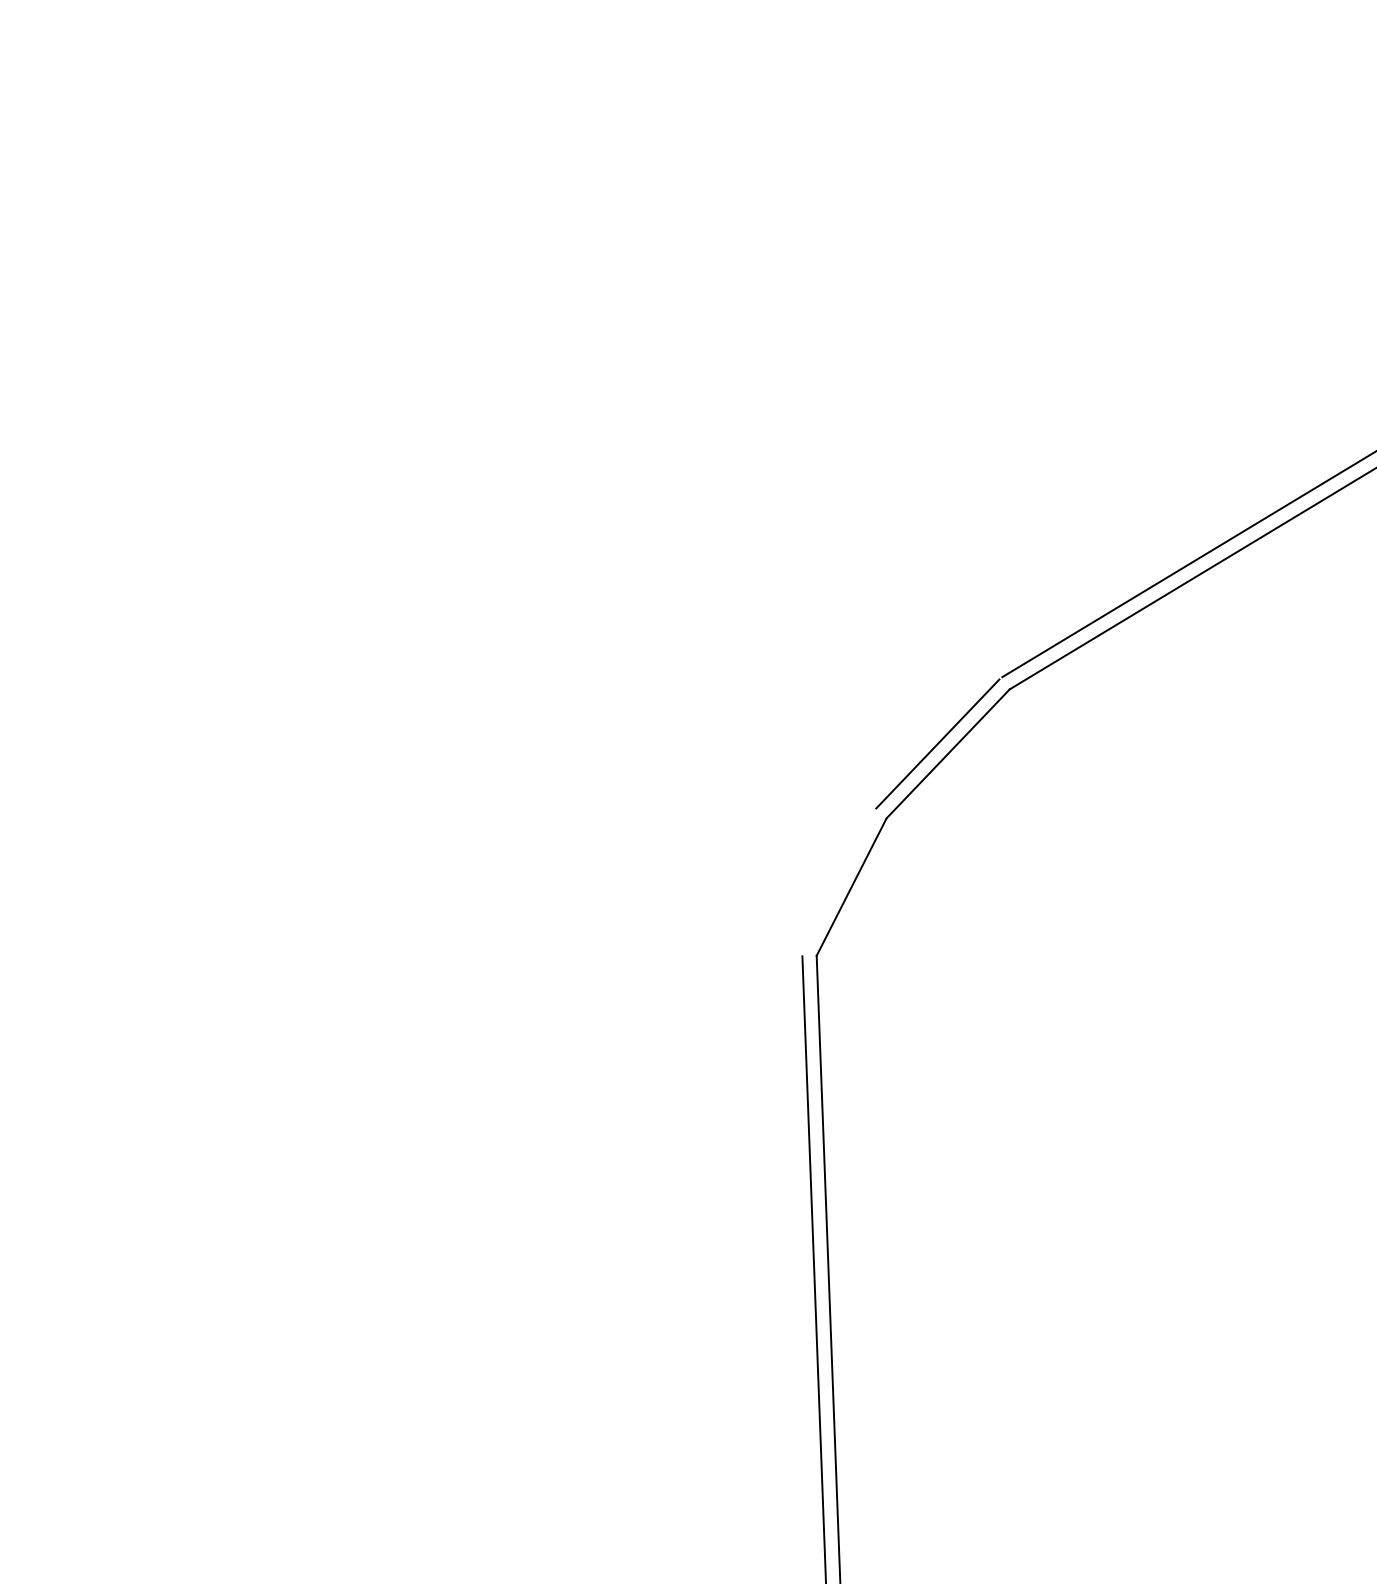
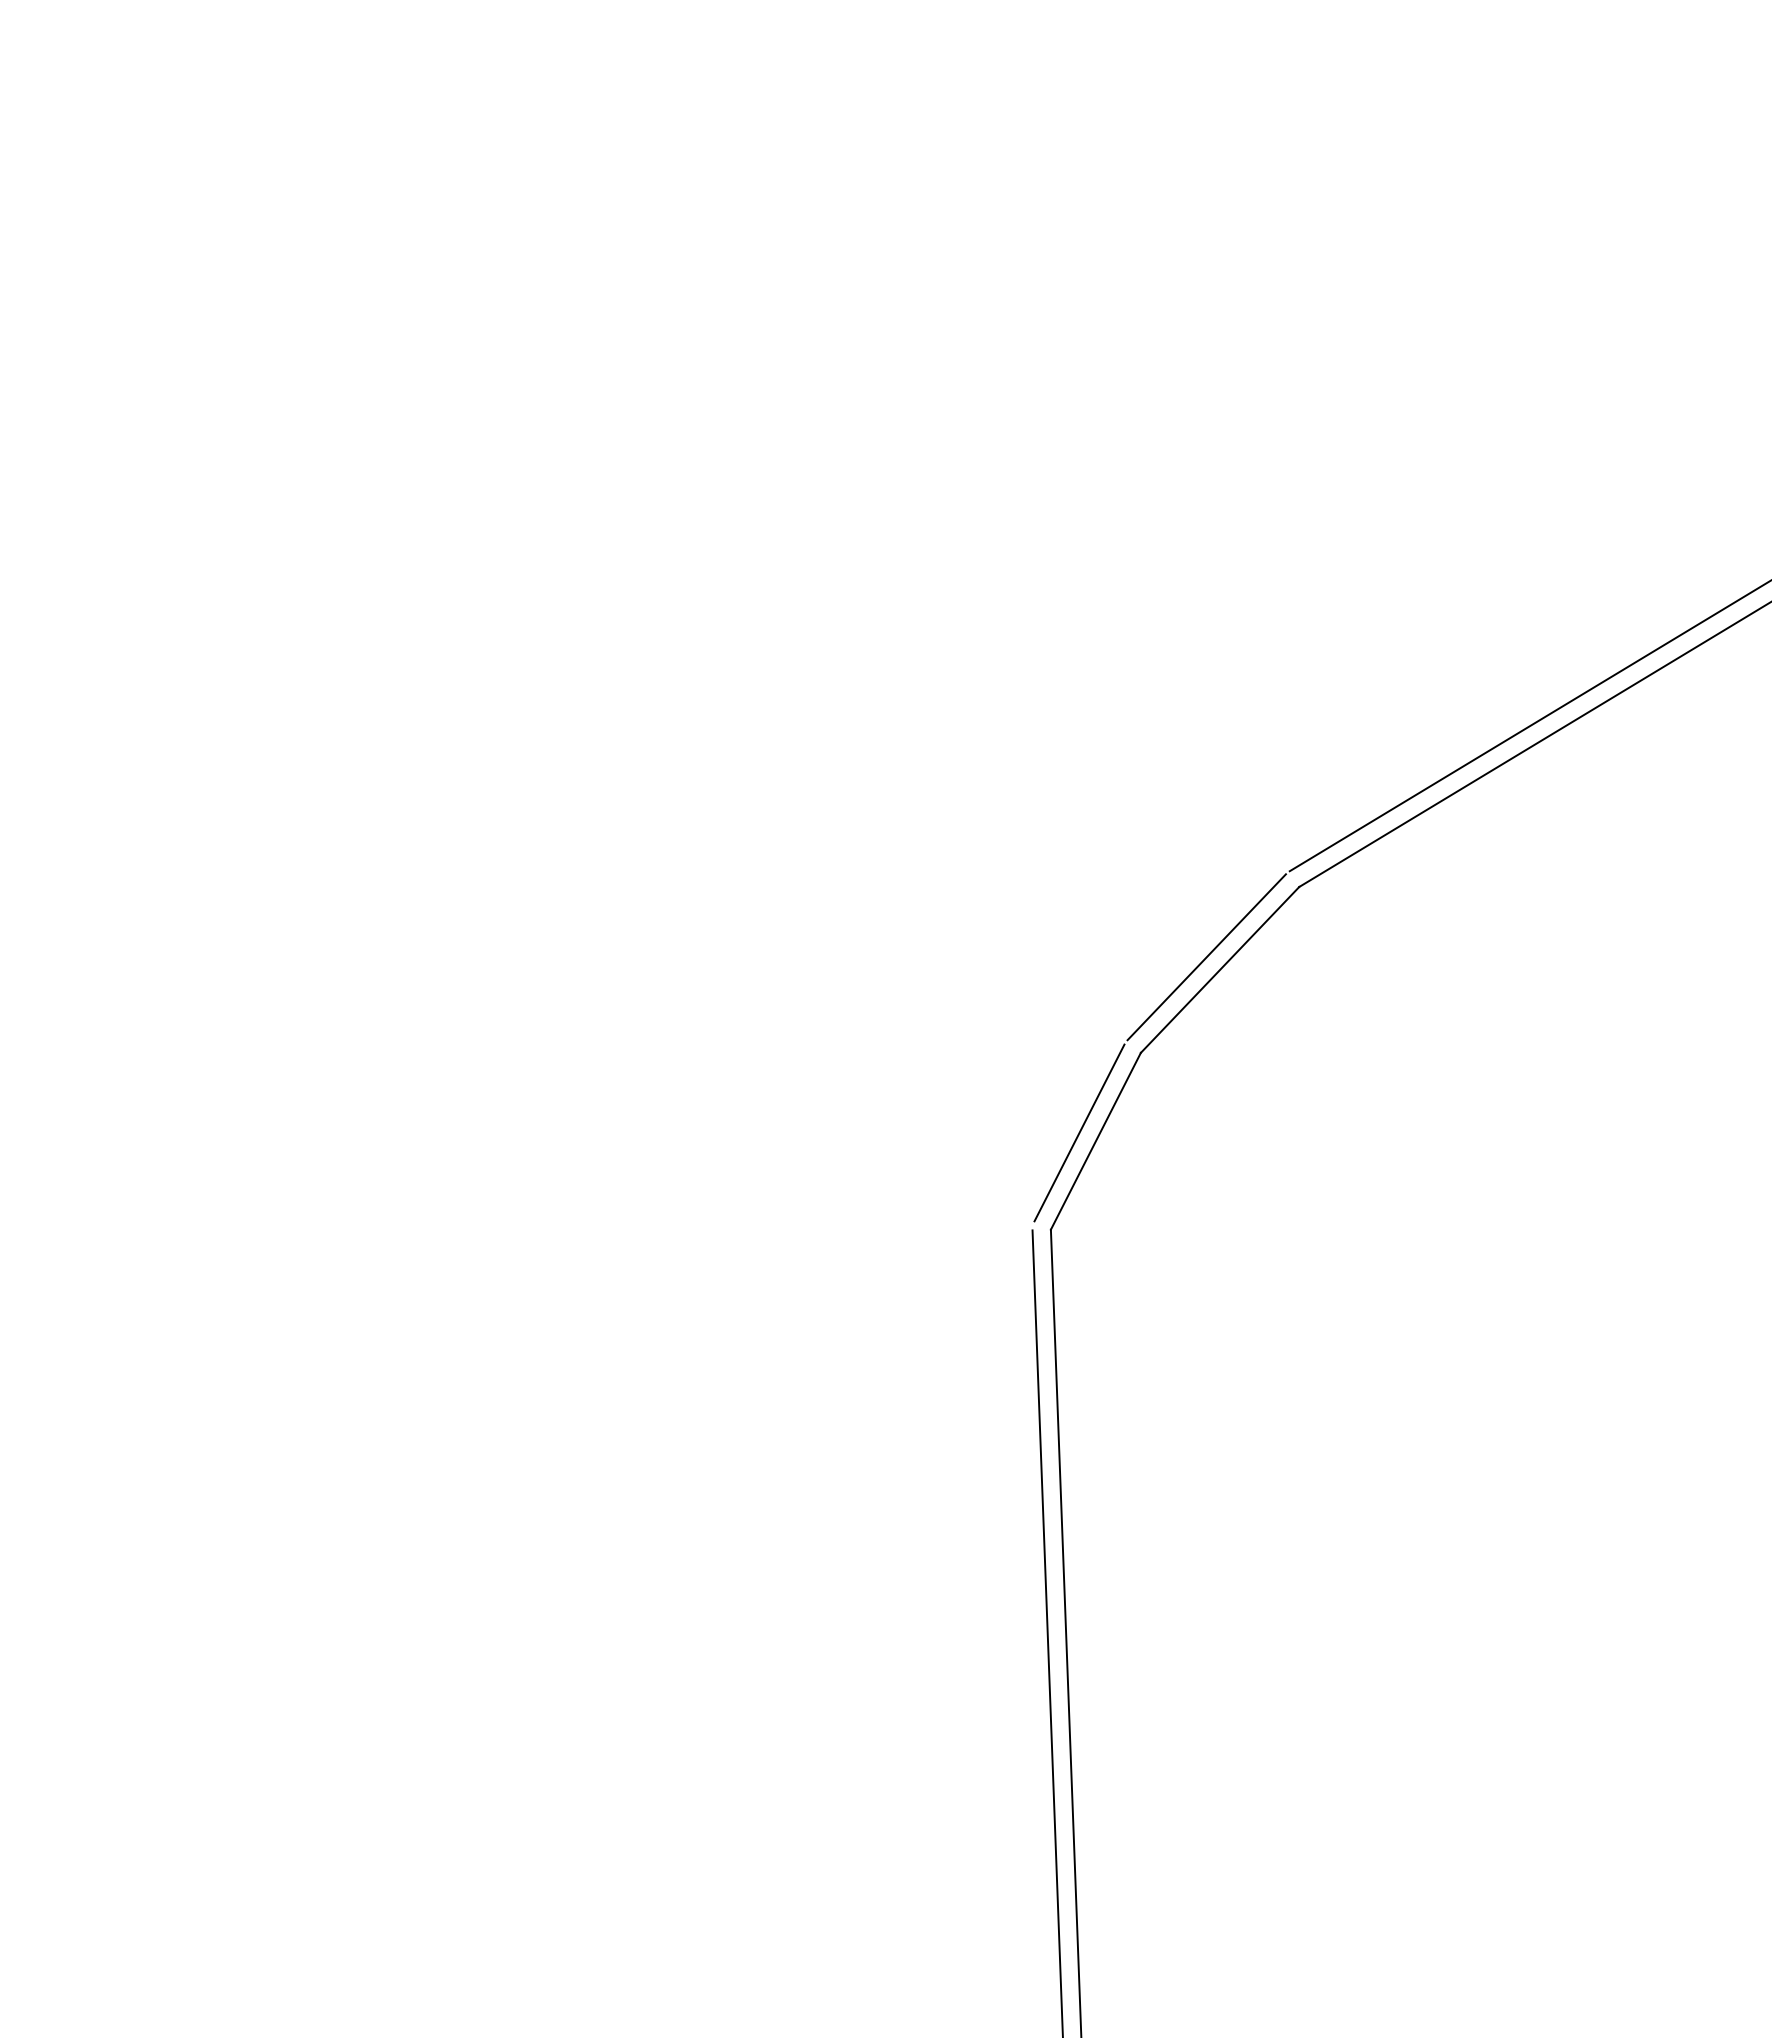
line: (838, 880) -> (1079, 1132), added

